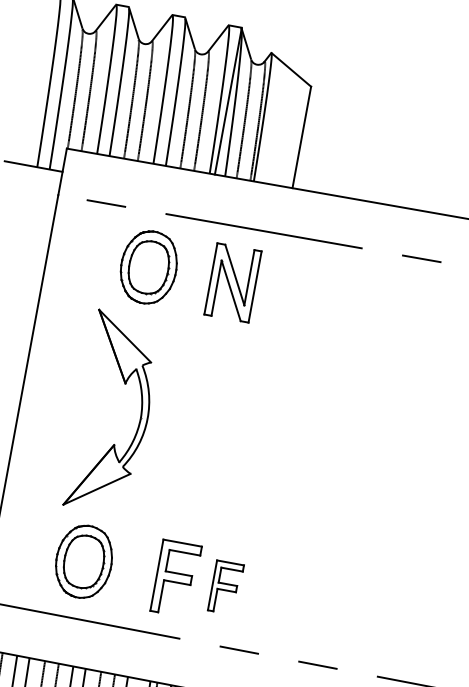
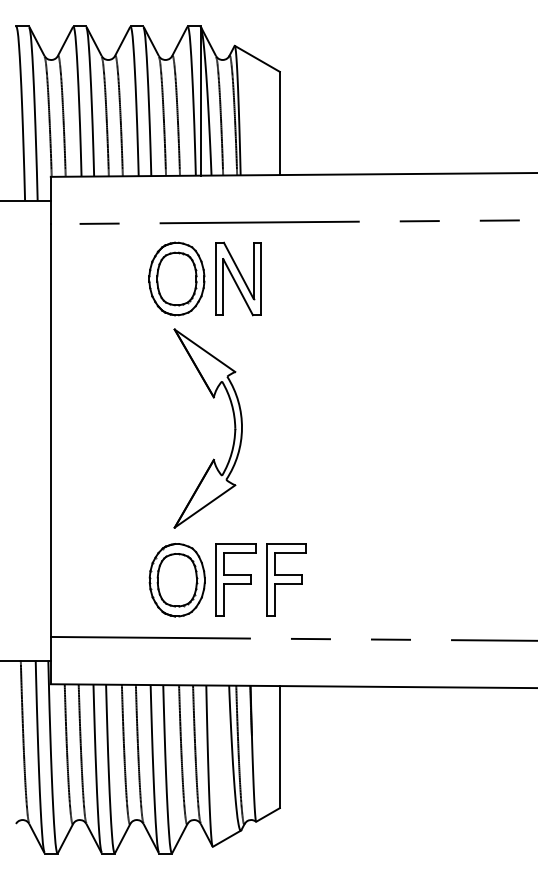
part: (148, 266) -> (176, 278), moved
part: (140, 417) -> (234, 428), moved
part: (83, 561) -> (176, 580), moved
part: (225, 587) -> (286, 579), size x1.43

